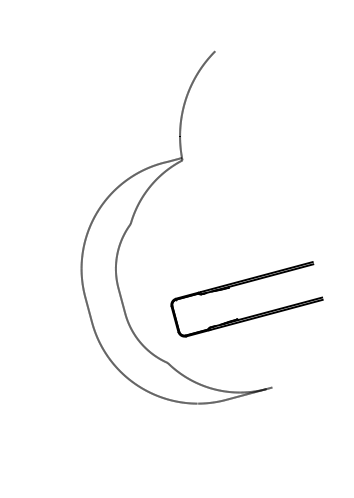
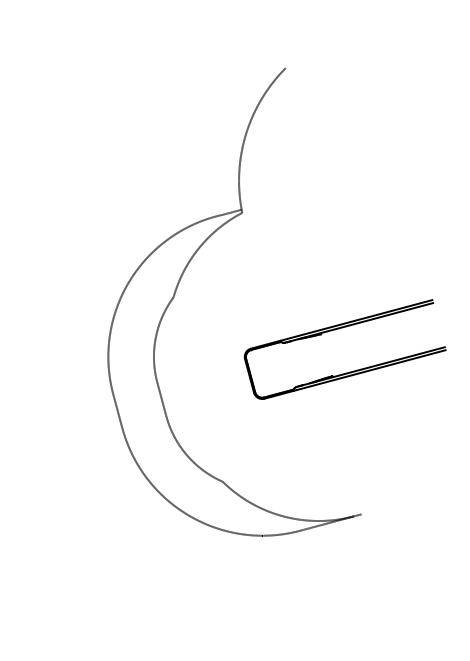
part: (242, 284) -> (339, 329), moved

